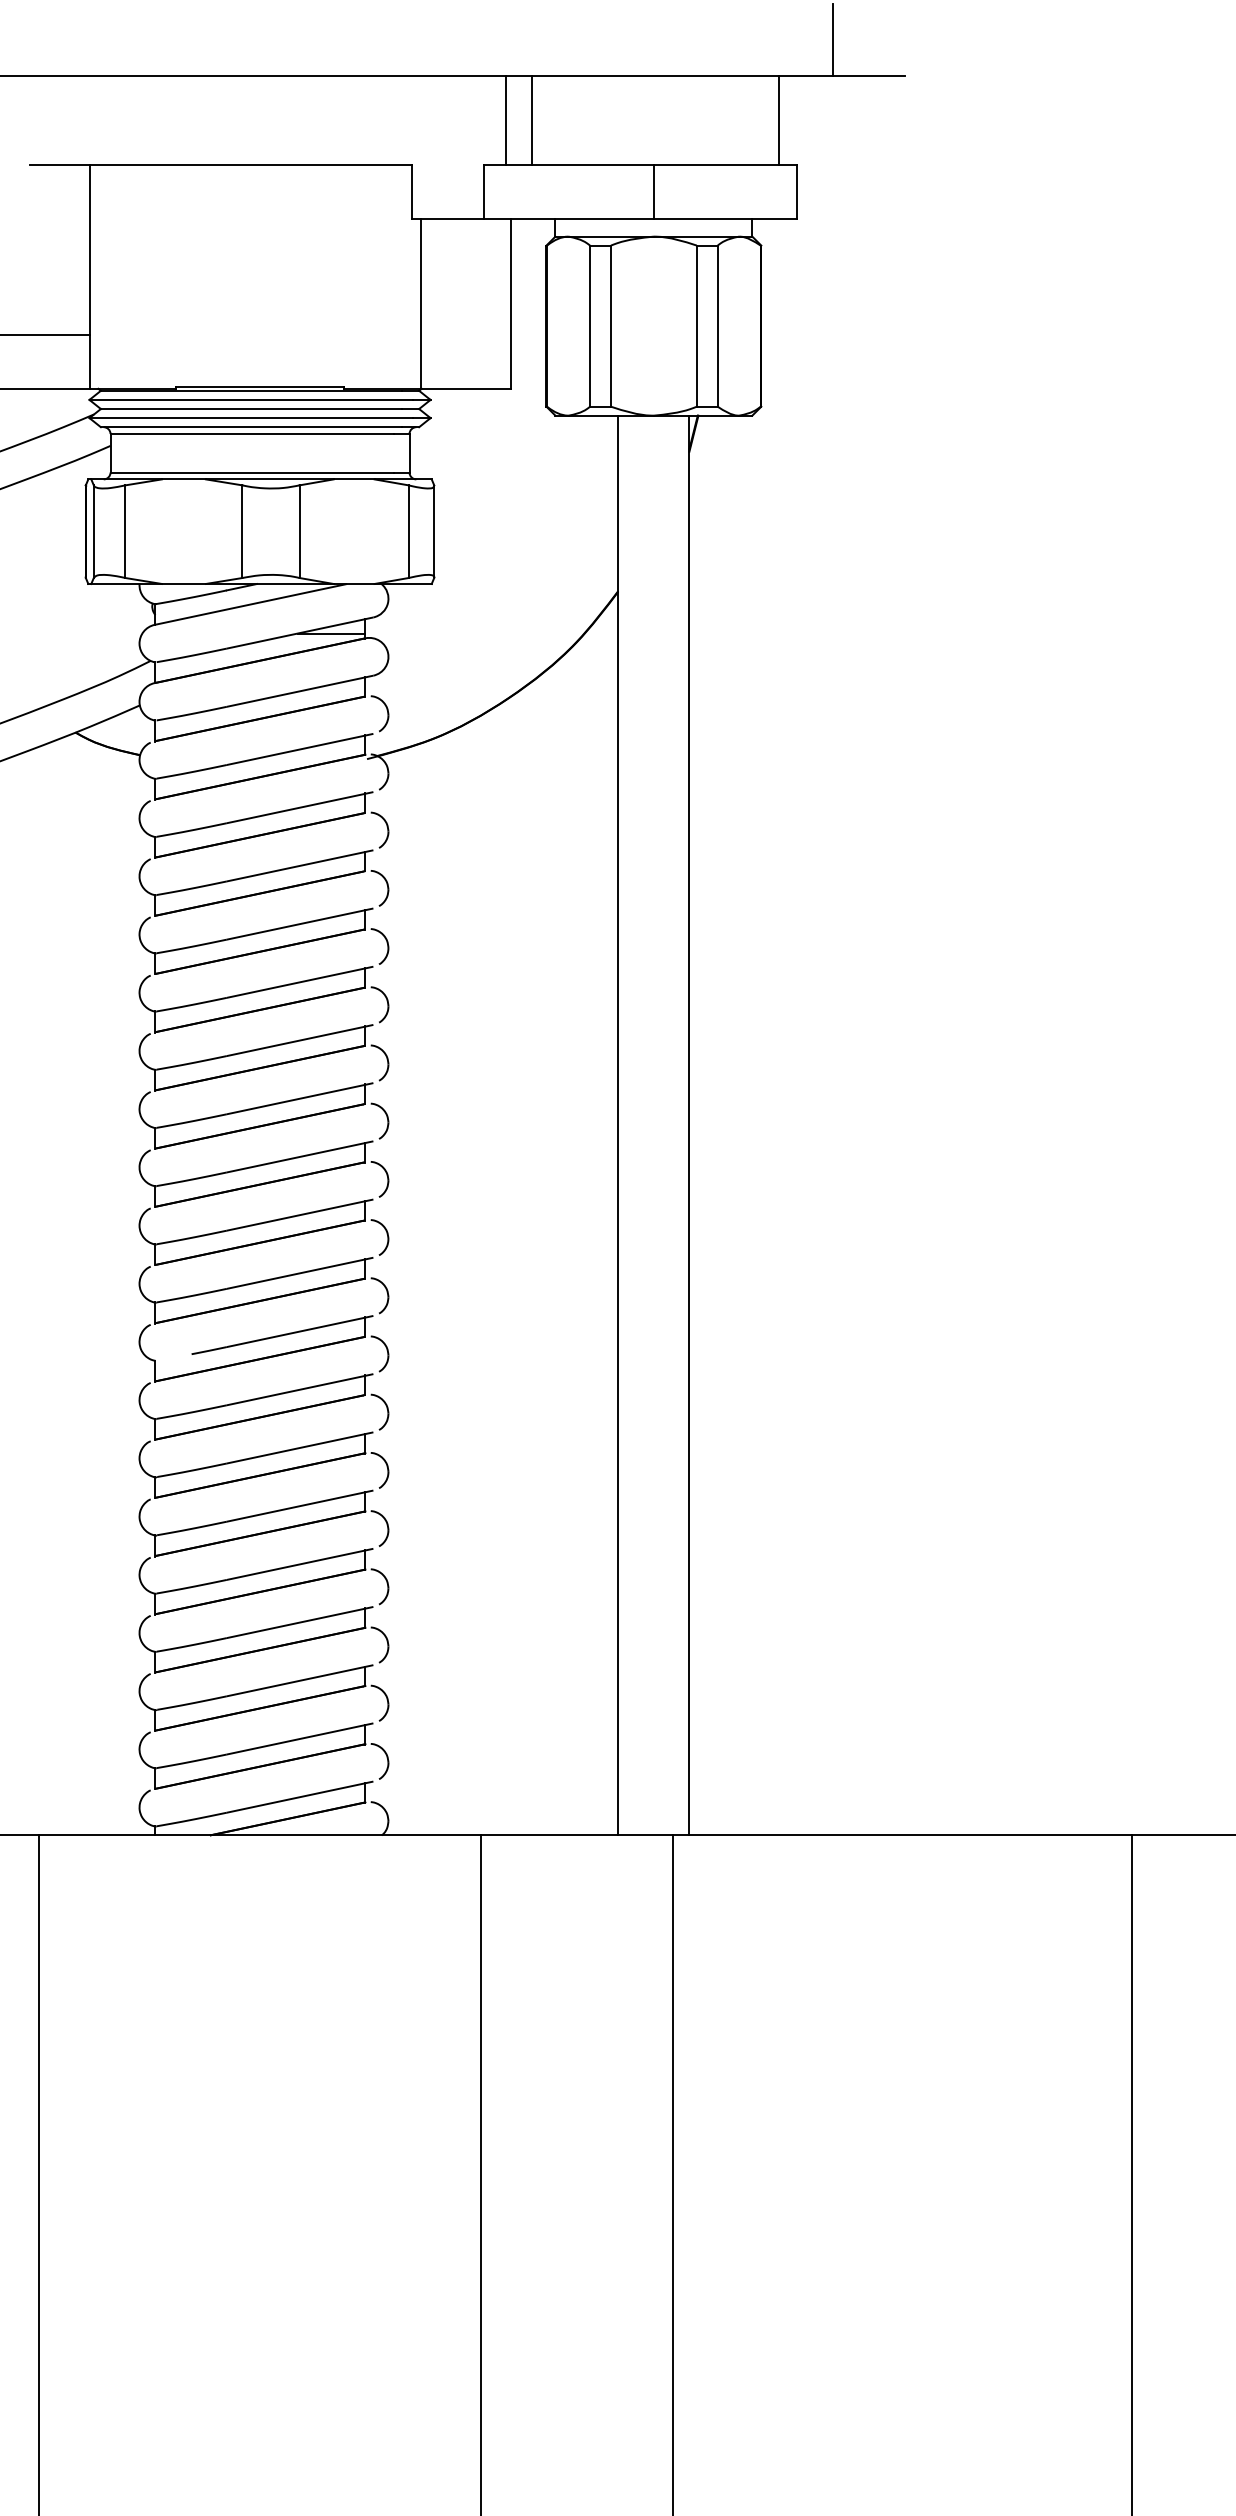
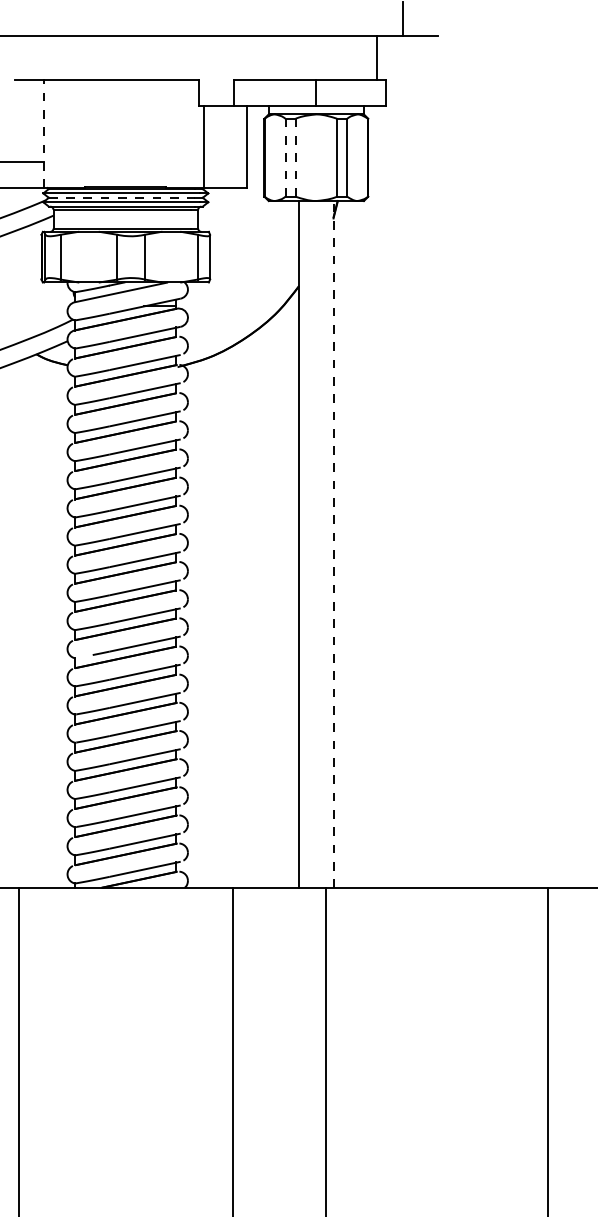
line: (505, 118) -> (244, 57), removed
line: (532, 118) -> (257, 57), removed
line: (89, 276) -> (43, 133), solid -> dashed
line: (590, 325) -> (285, 157), solid -> dashed
line: (610, 325) -> (295, 157), solid -> dashed
line: (251, 408) -> (121, 197), solid -> dashed
line: (689, 1123) -> (333, 543), solid -> dashed

